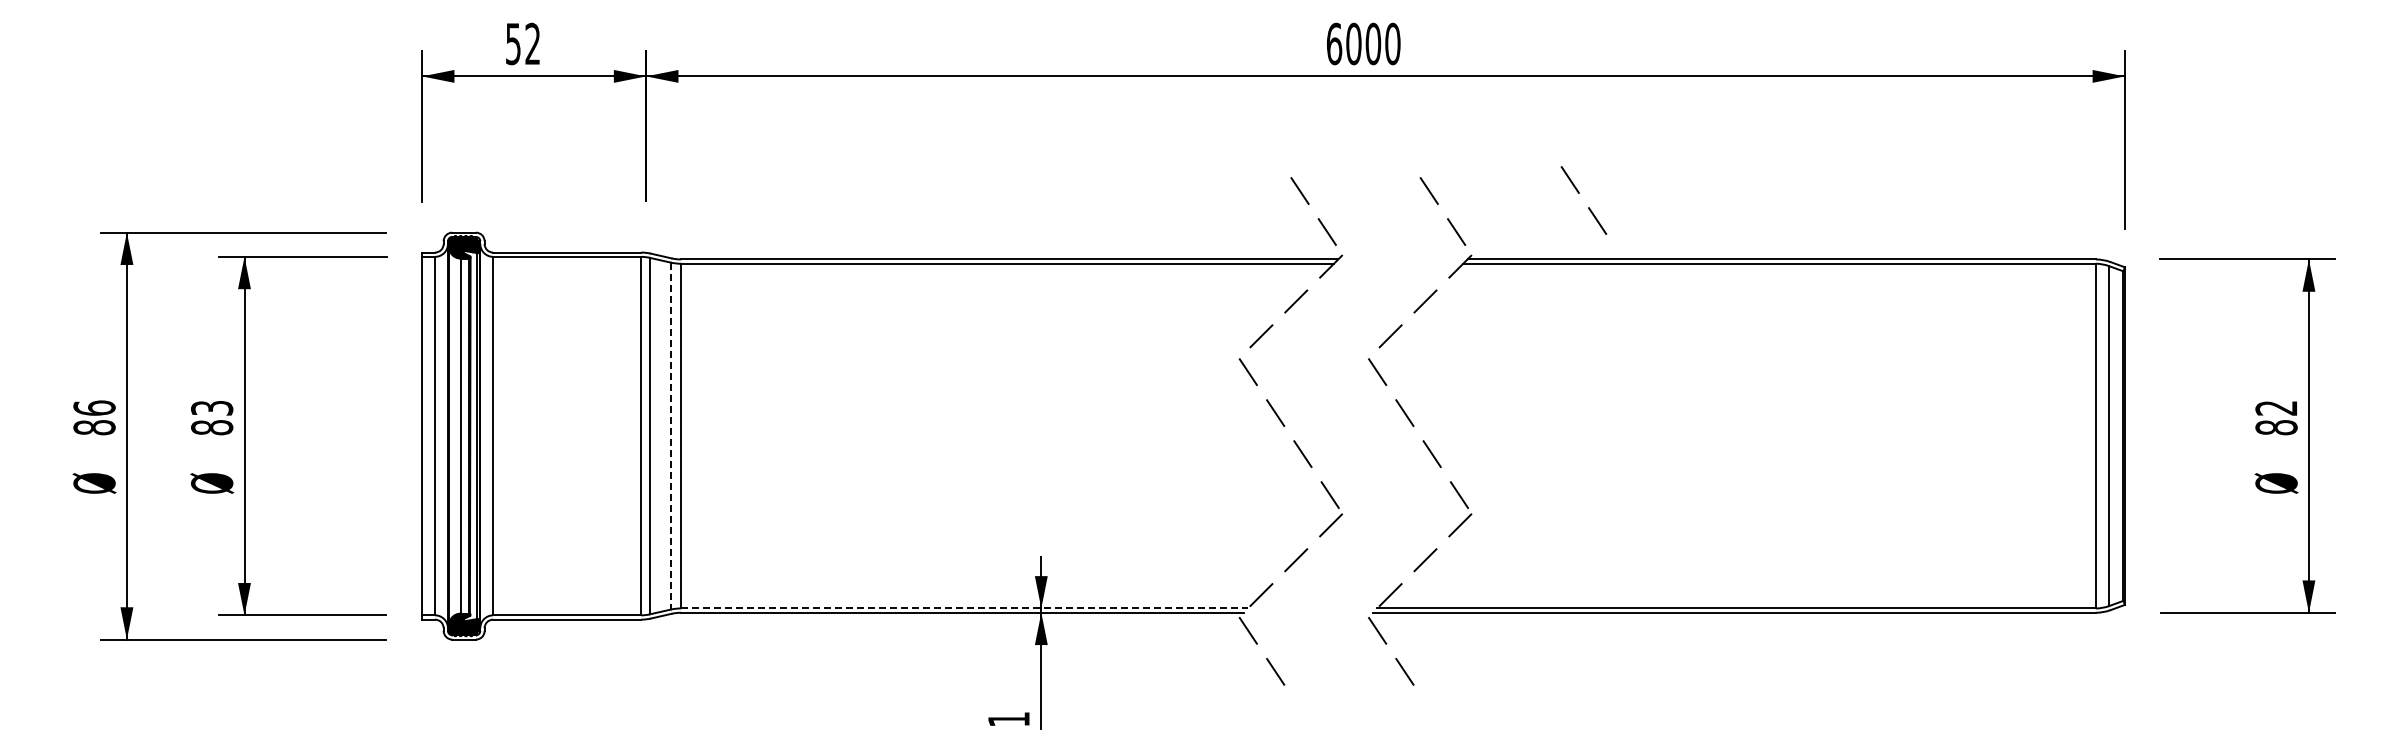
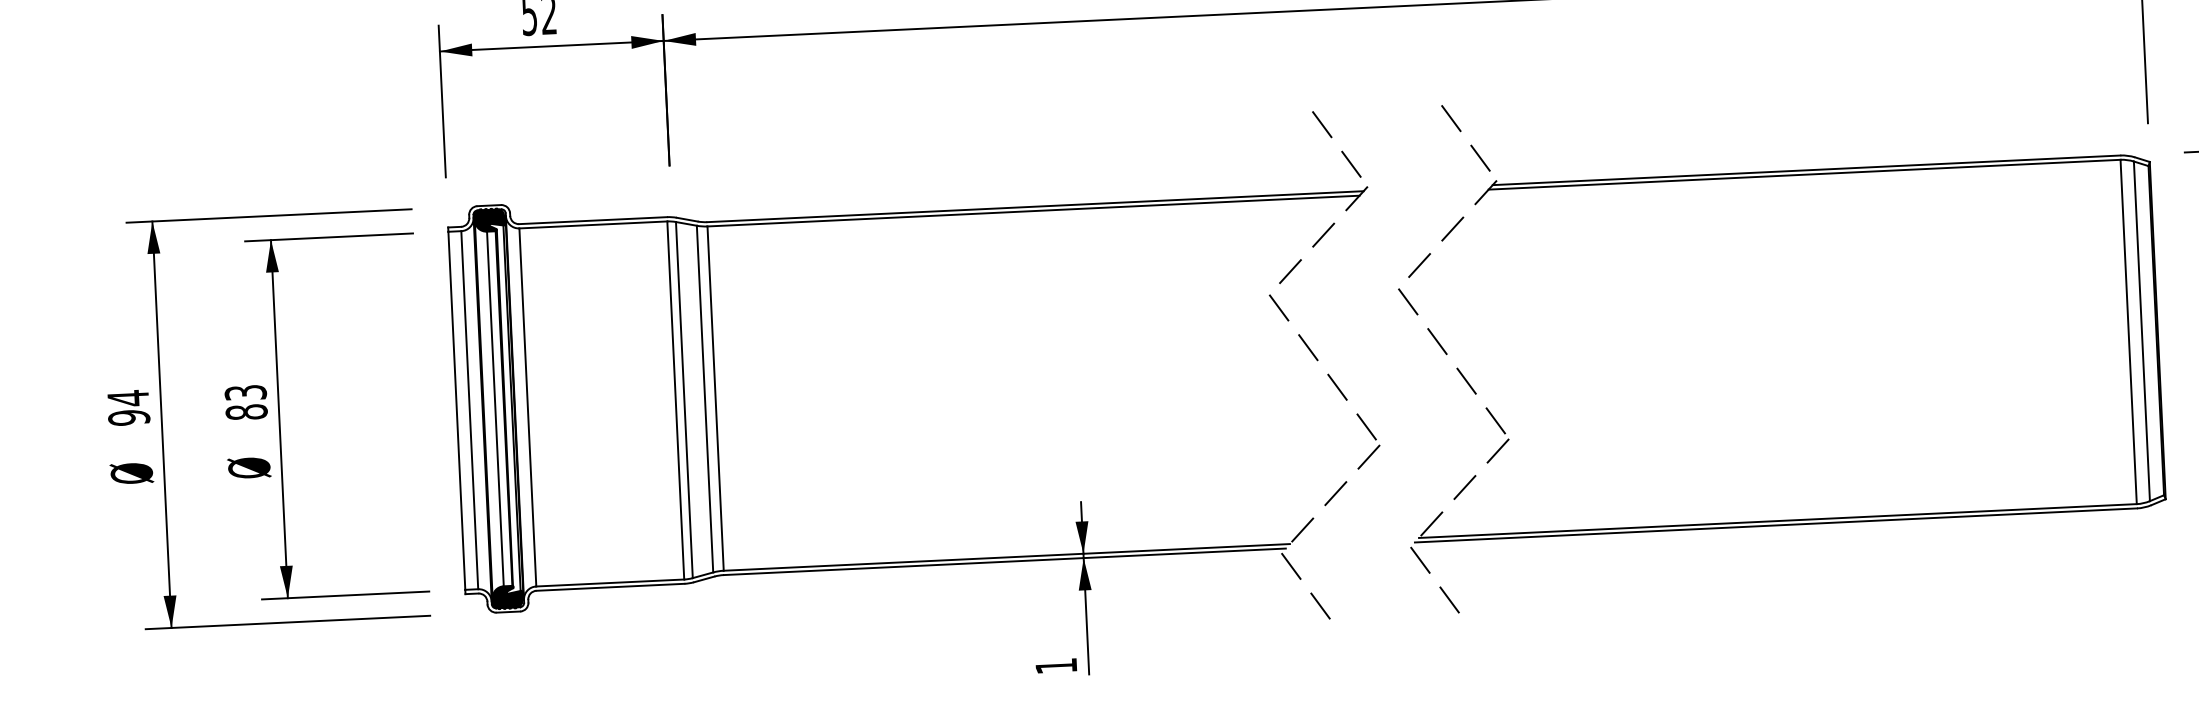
line: (1579, 193) -> (1601, 113), removed
text: (94, 417) -> (128, 407), 86 -> 94
line: (670, 436) -> (704, 399), dashed -> solid
line: (965, 608) -> (1007, 557), dashed -> solid

